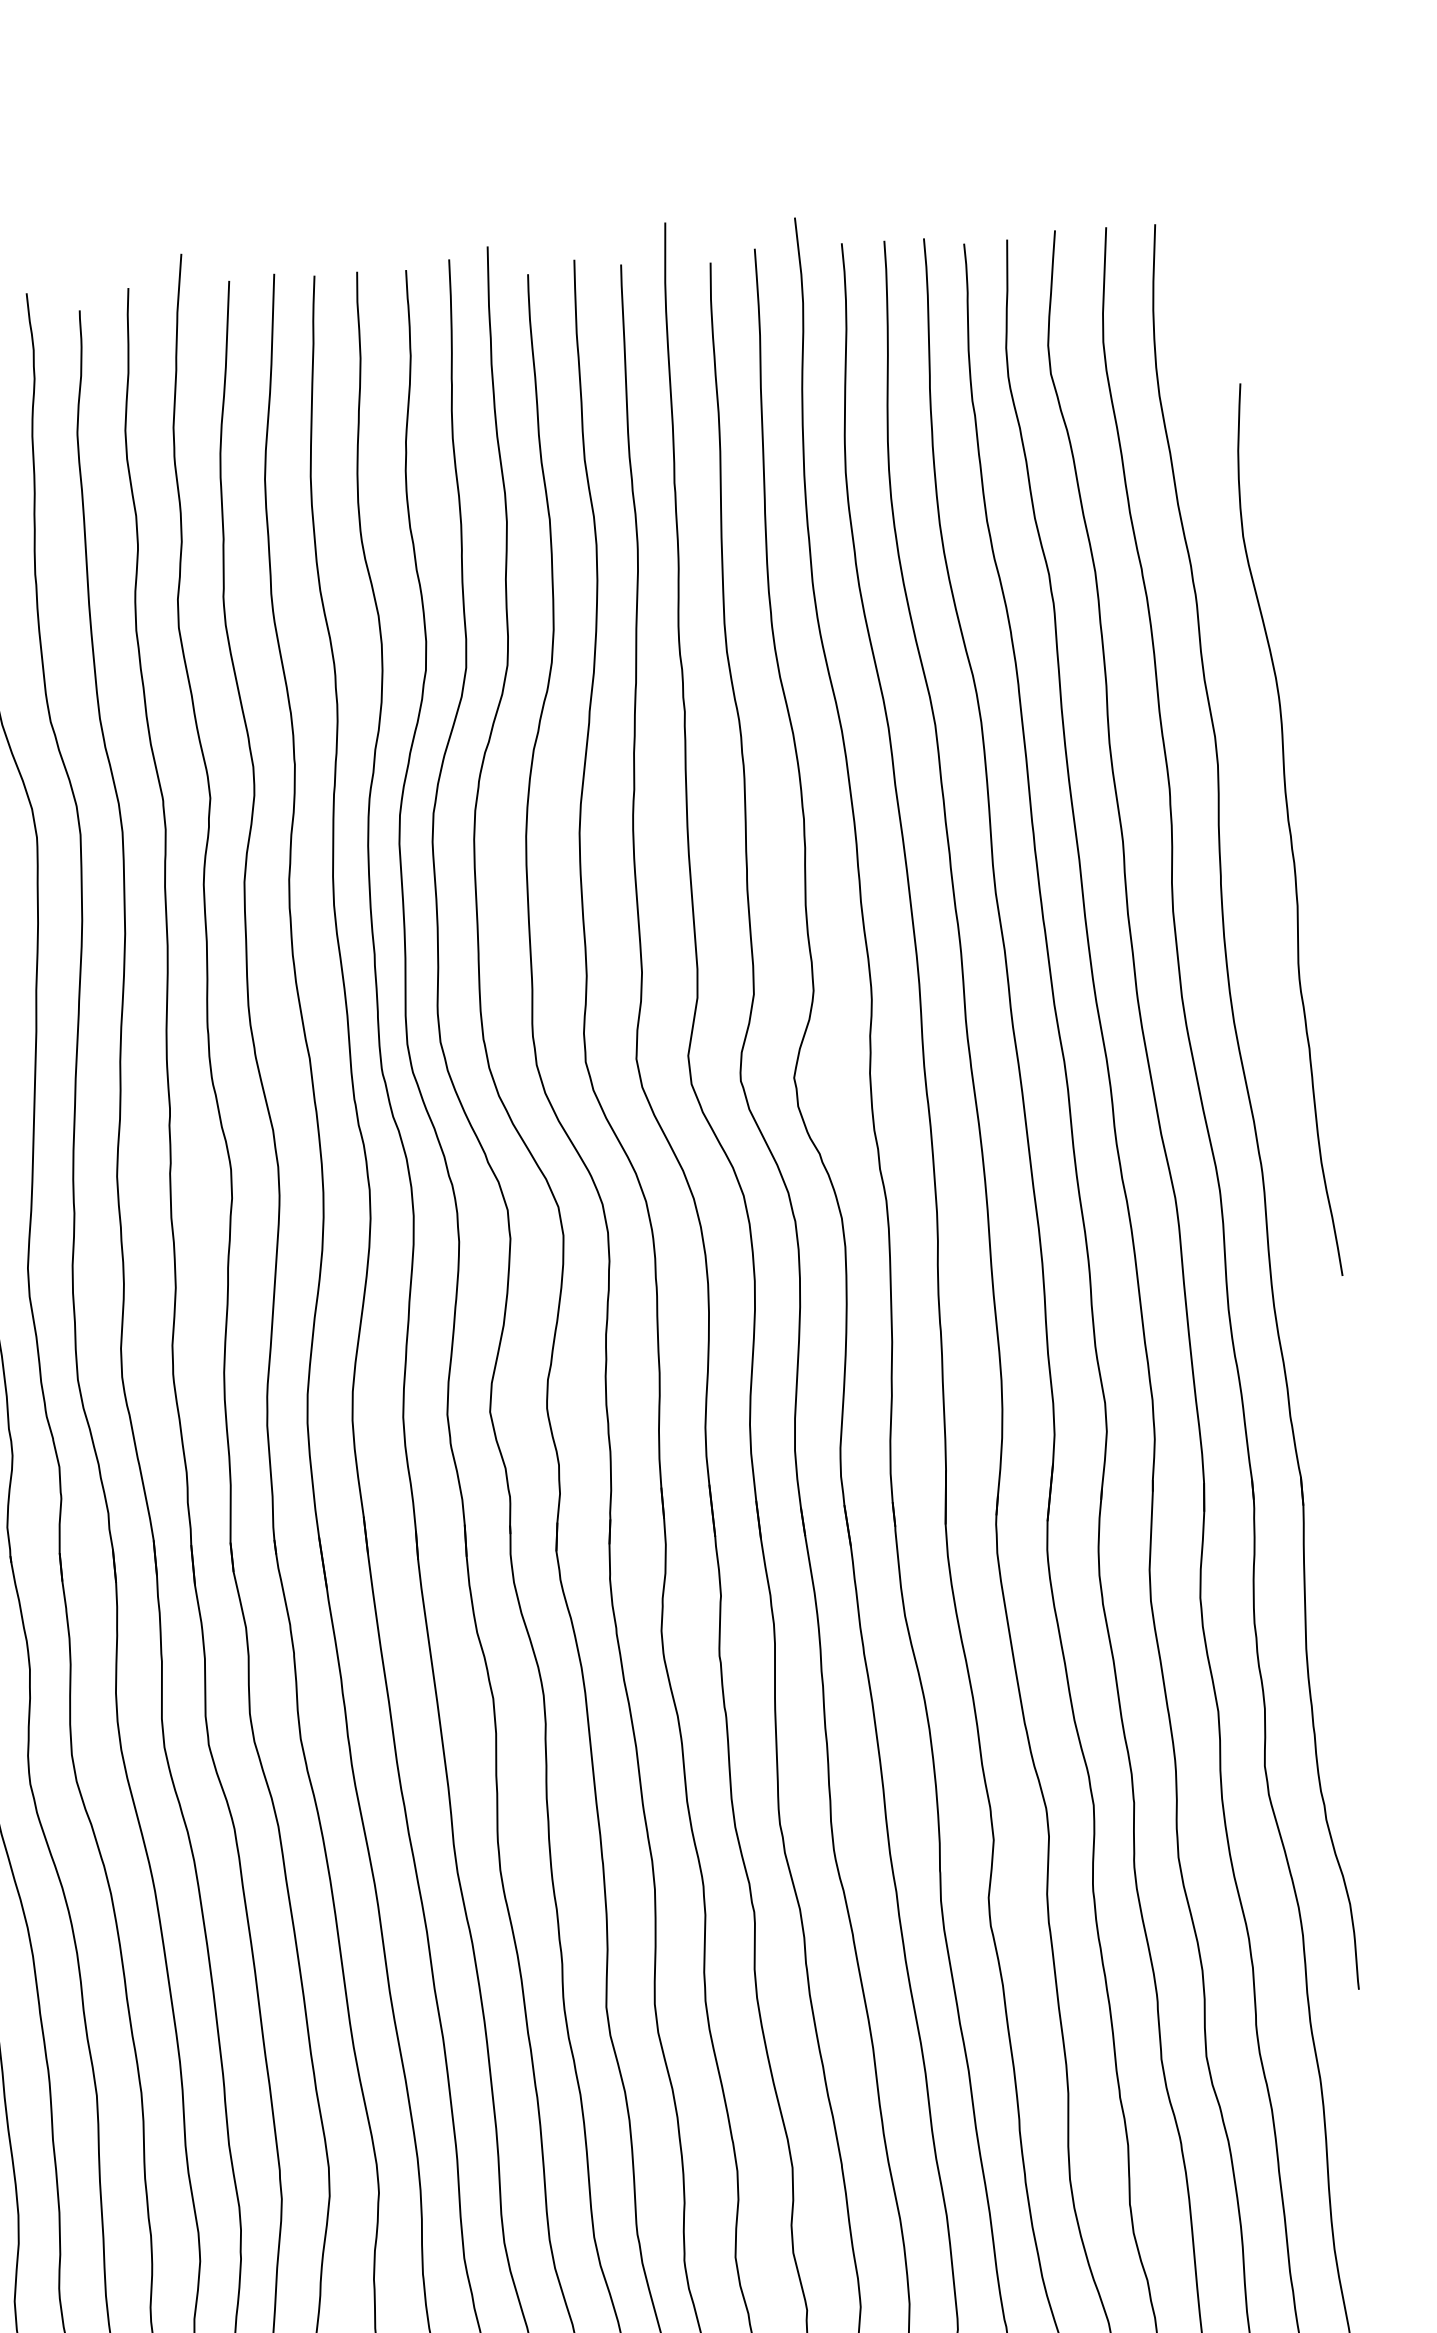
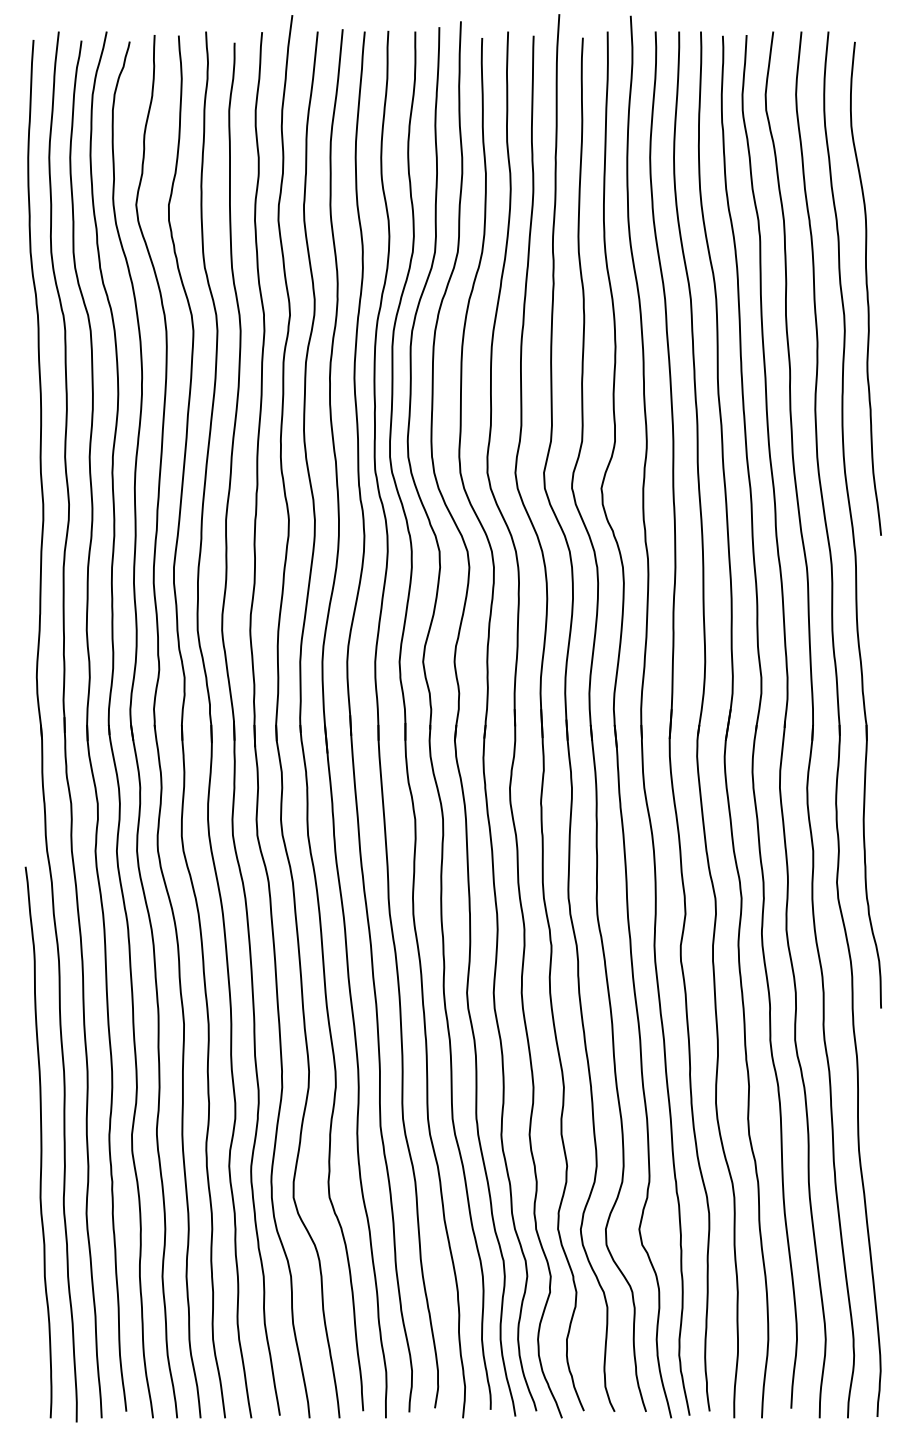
curve: (1288, 829) -> (866, 288), moved

